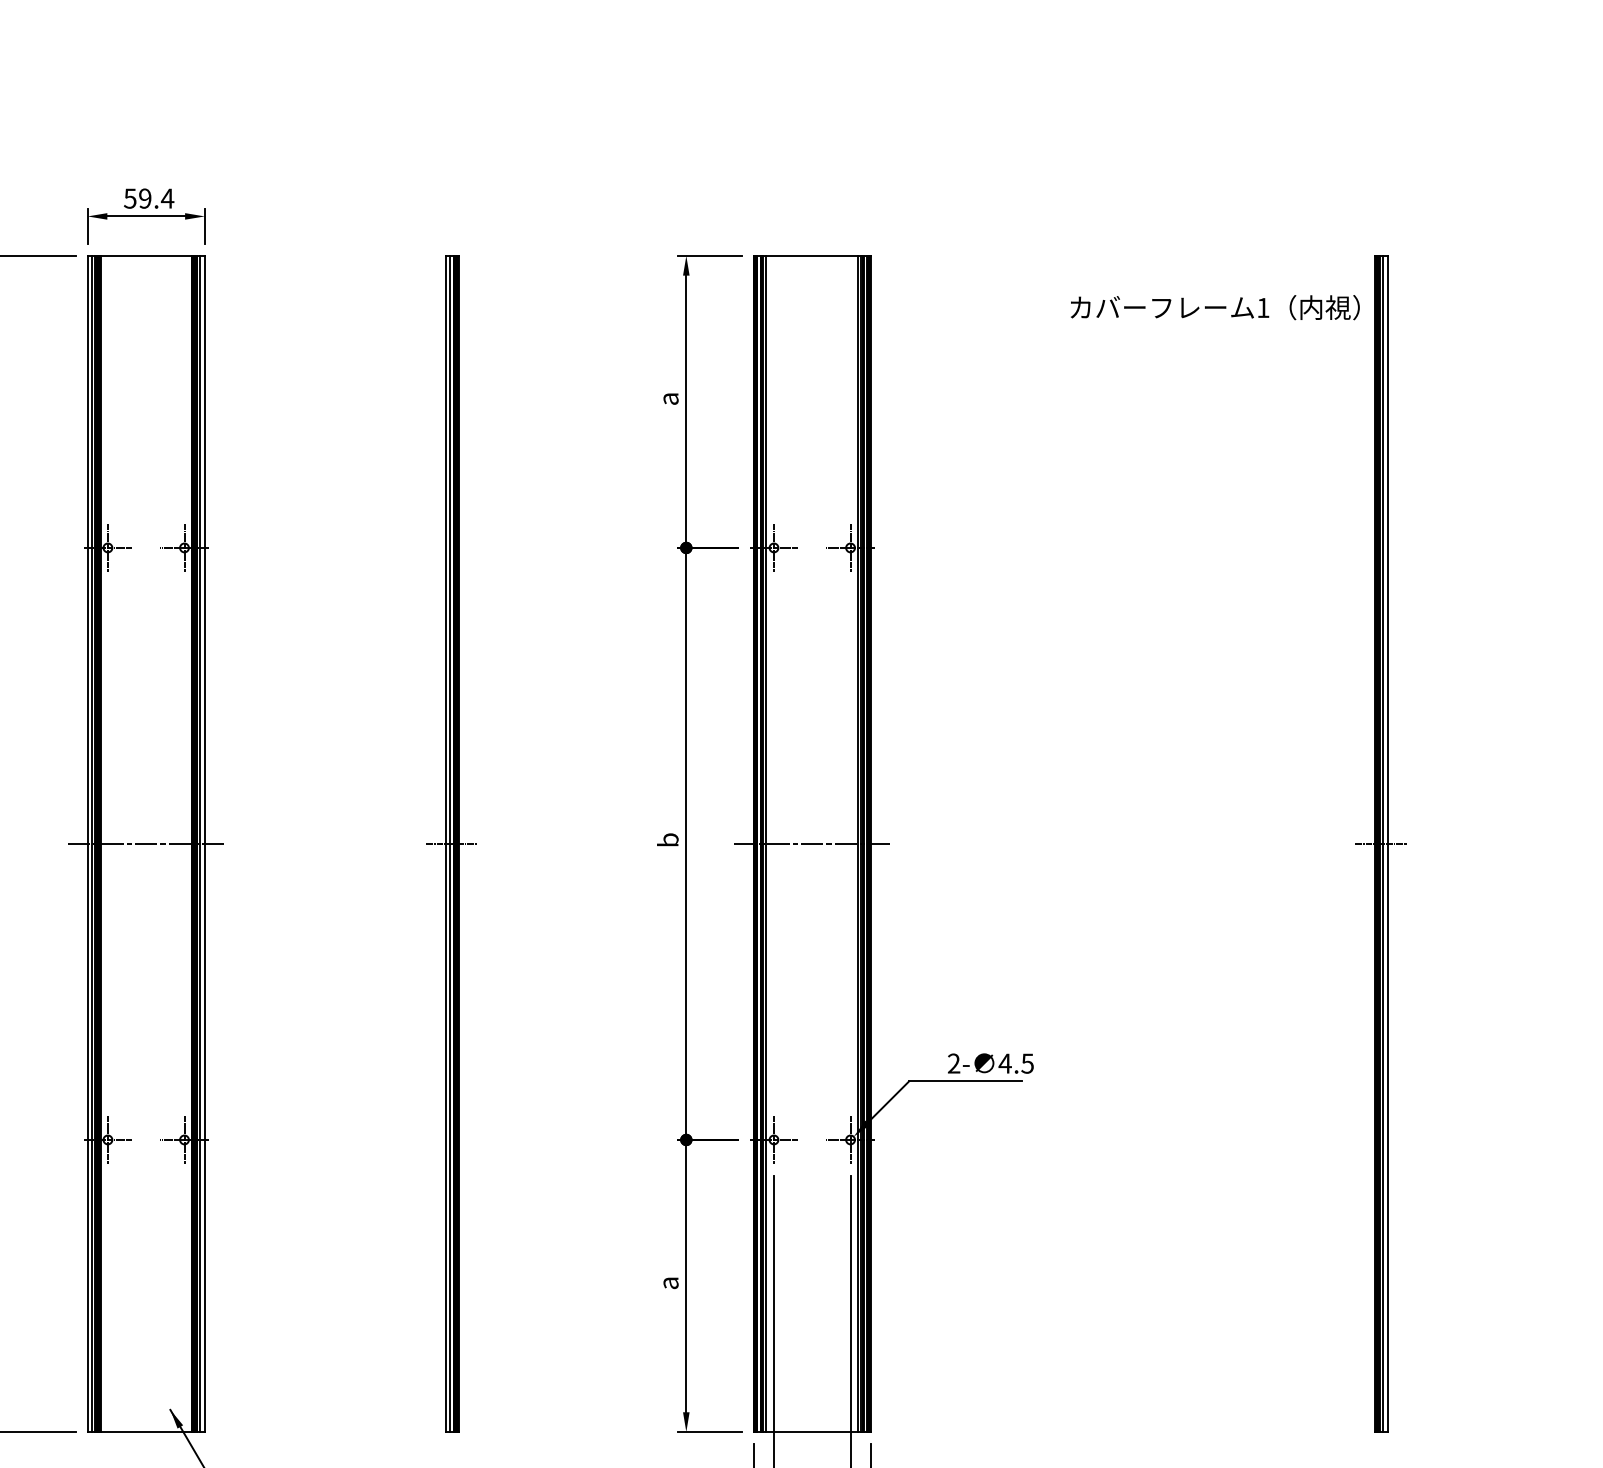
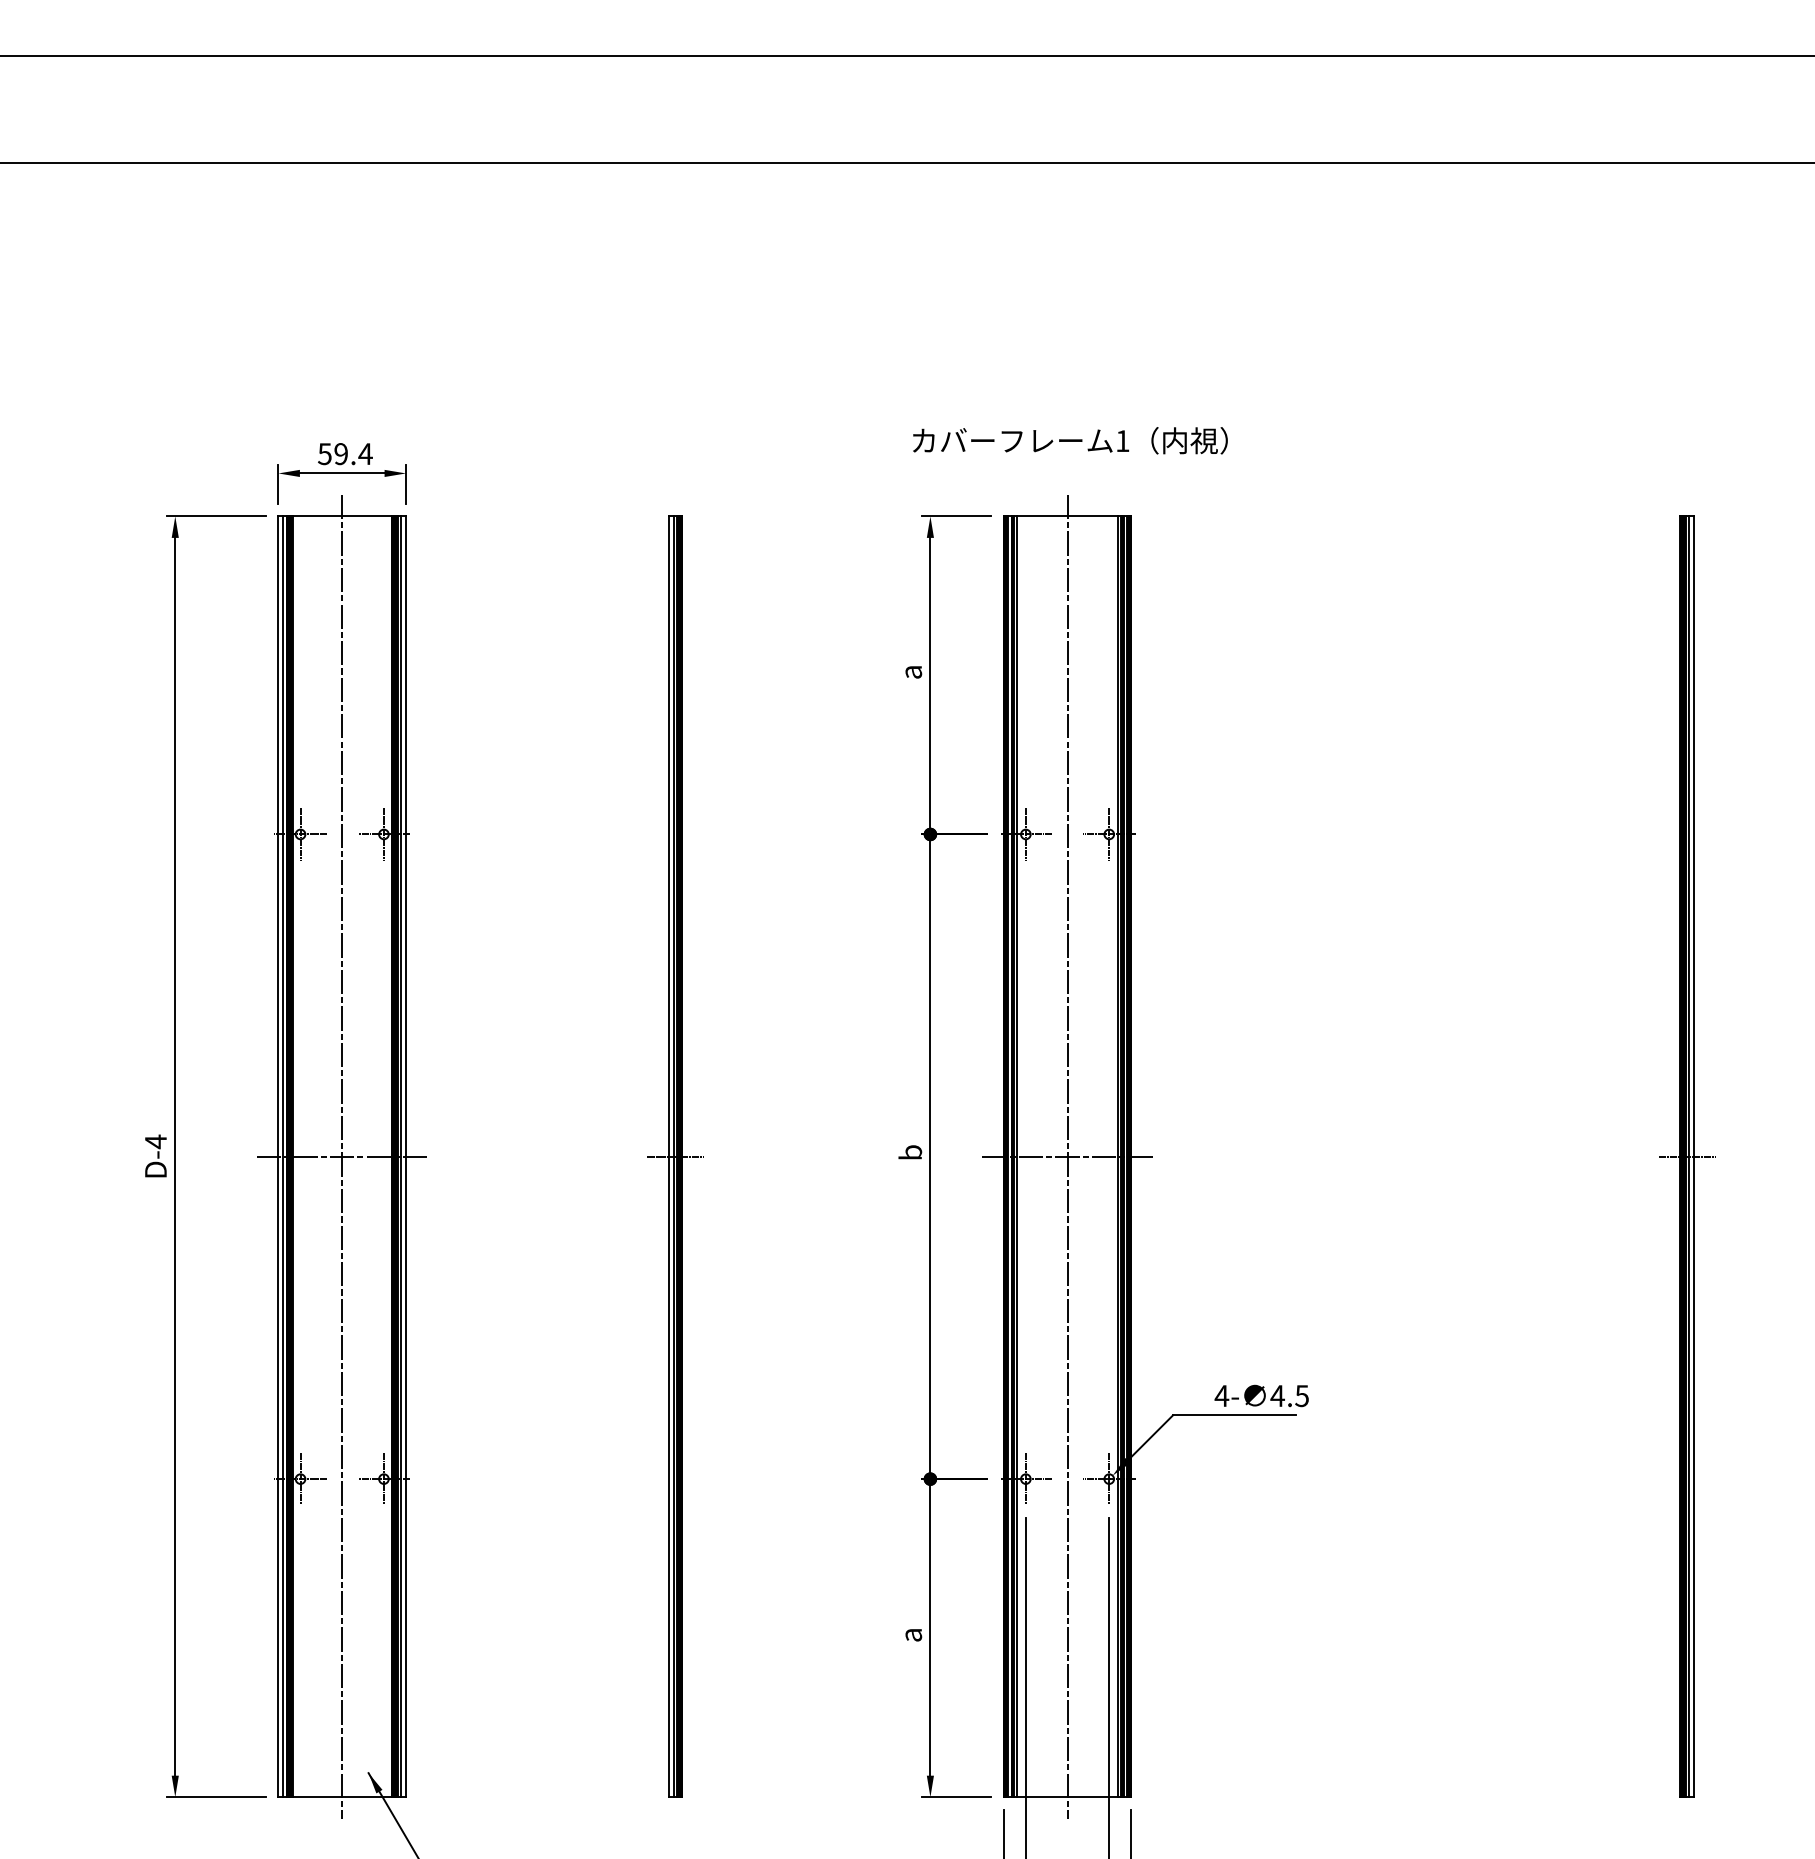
text: (1215, 307) -> (1070, 440), moved
line: (146, 843) -> (342, 1156), added
line: (812, 843) -> (1067, 1156), added
text: (953, 1063) -> (1221, 1395), 2- -> 4-

